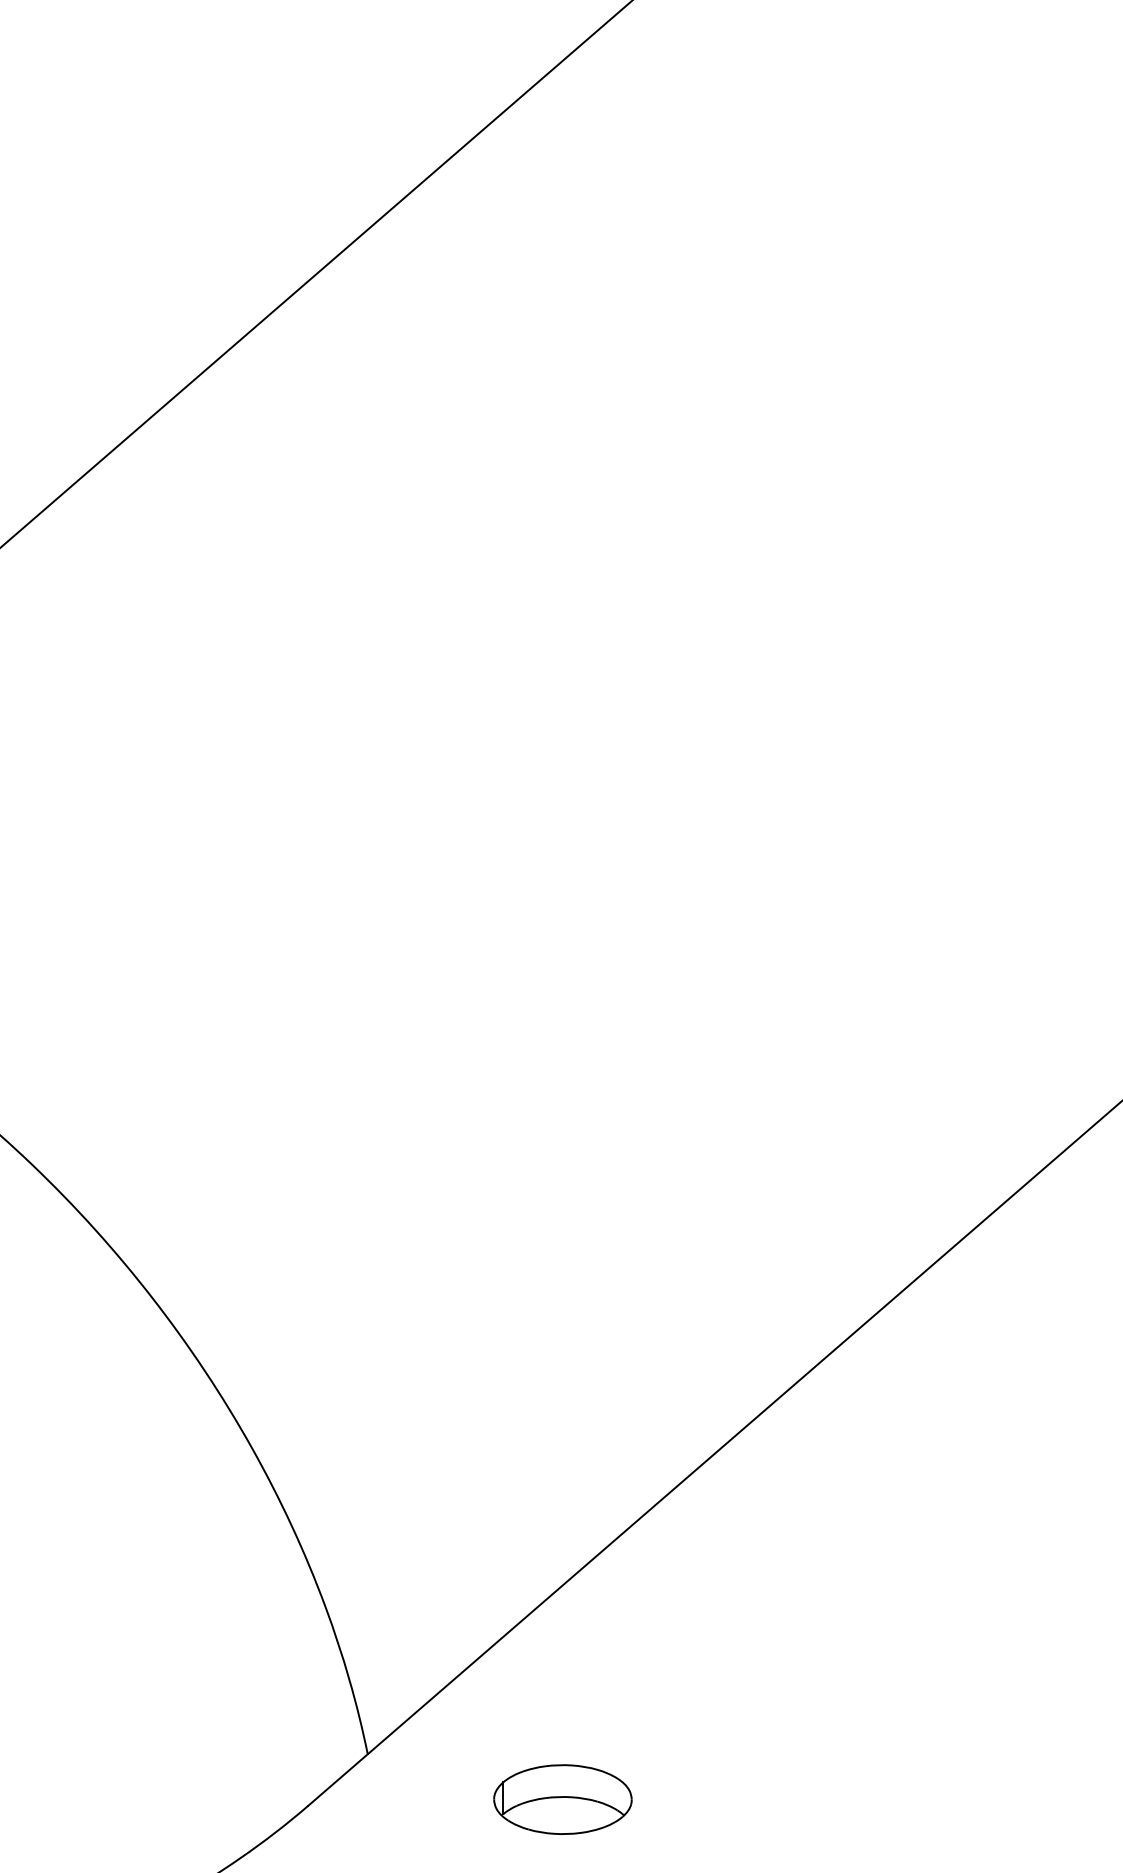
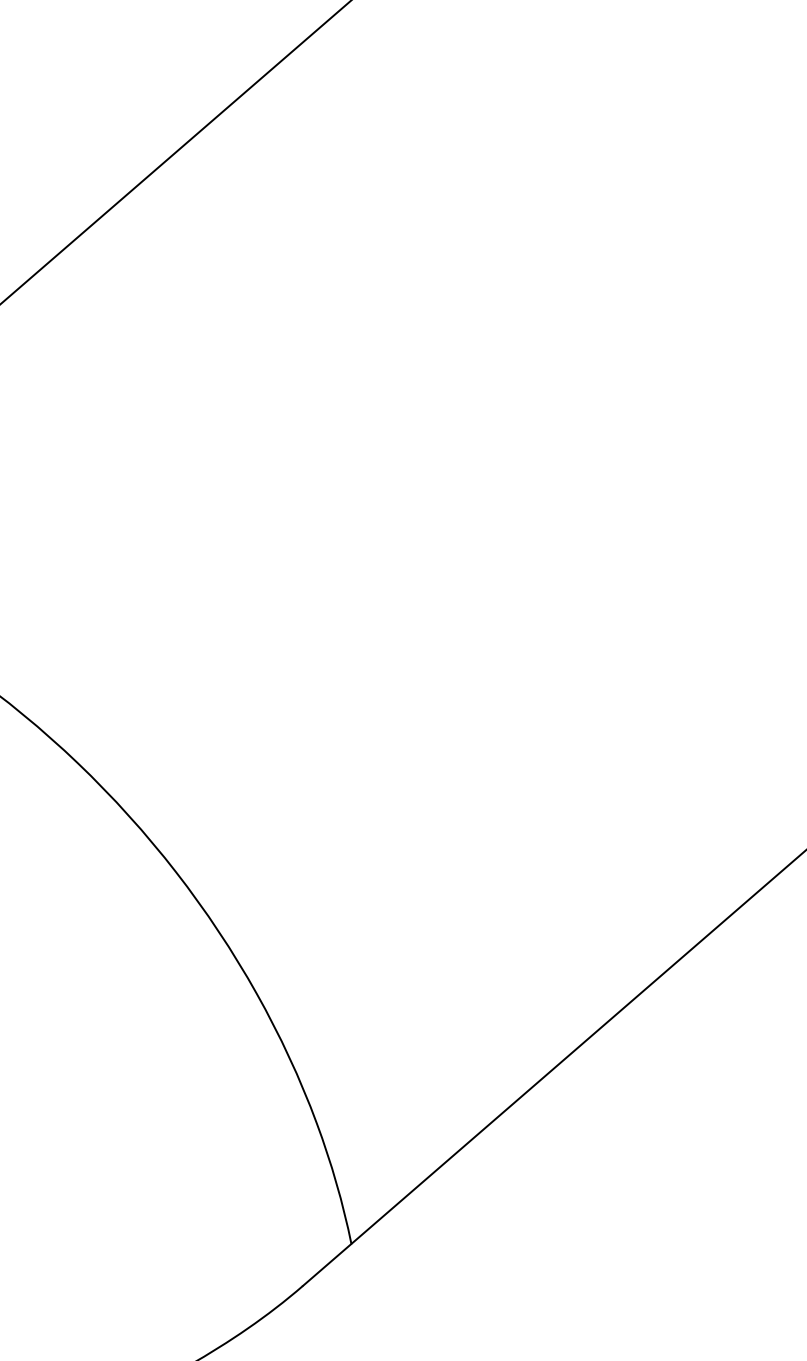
part: (562, 1799) -> (510, 1280), removed

